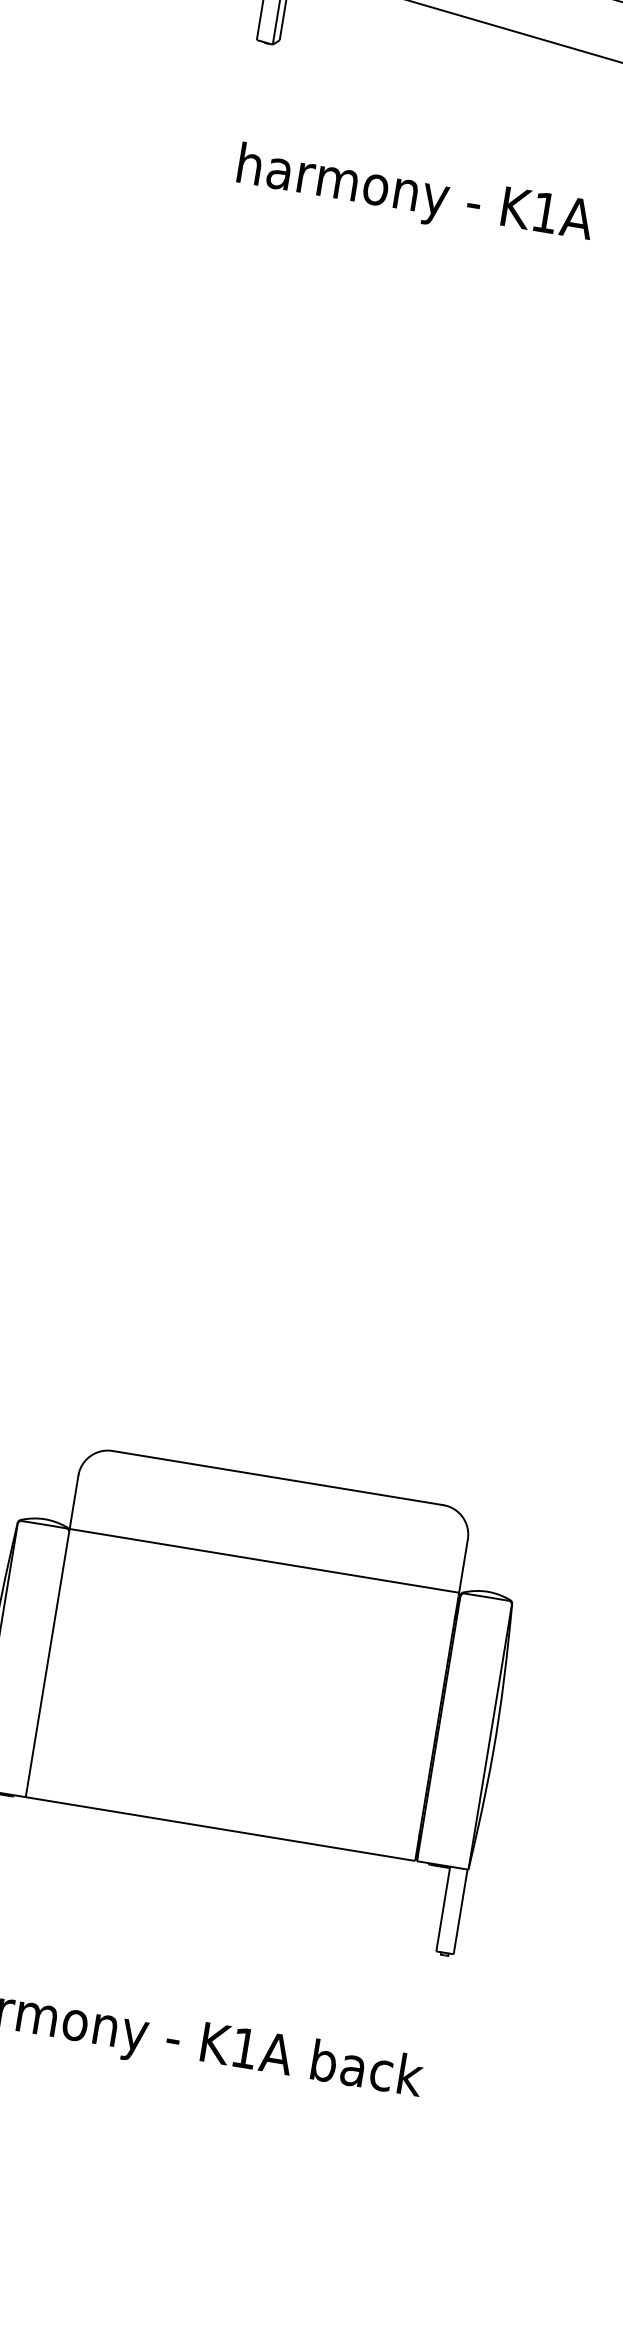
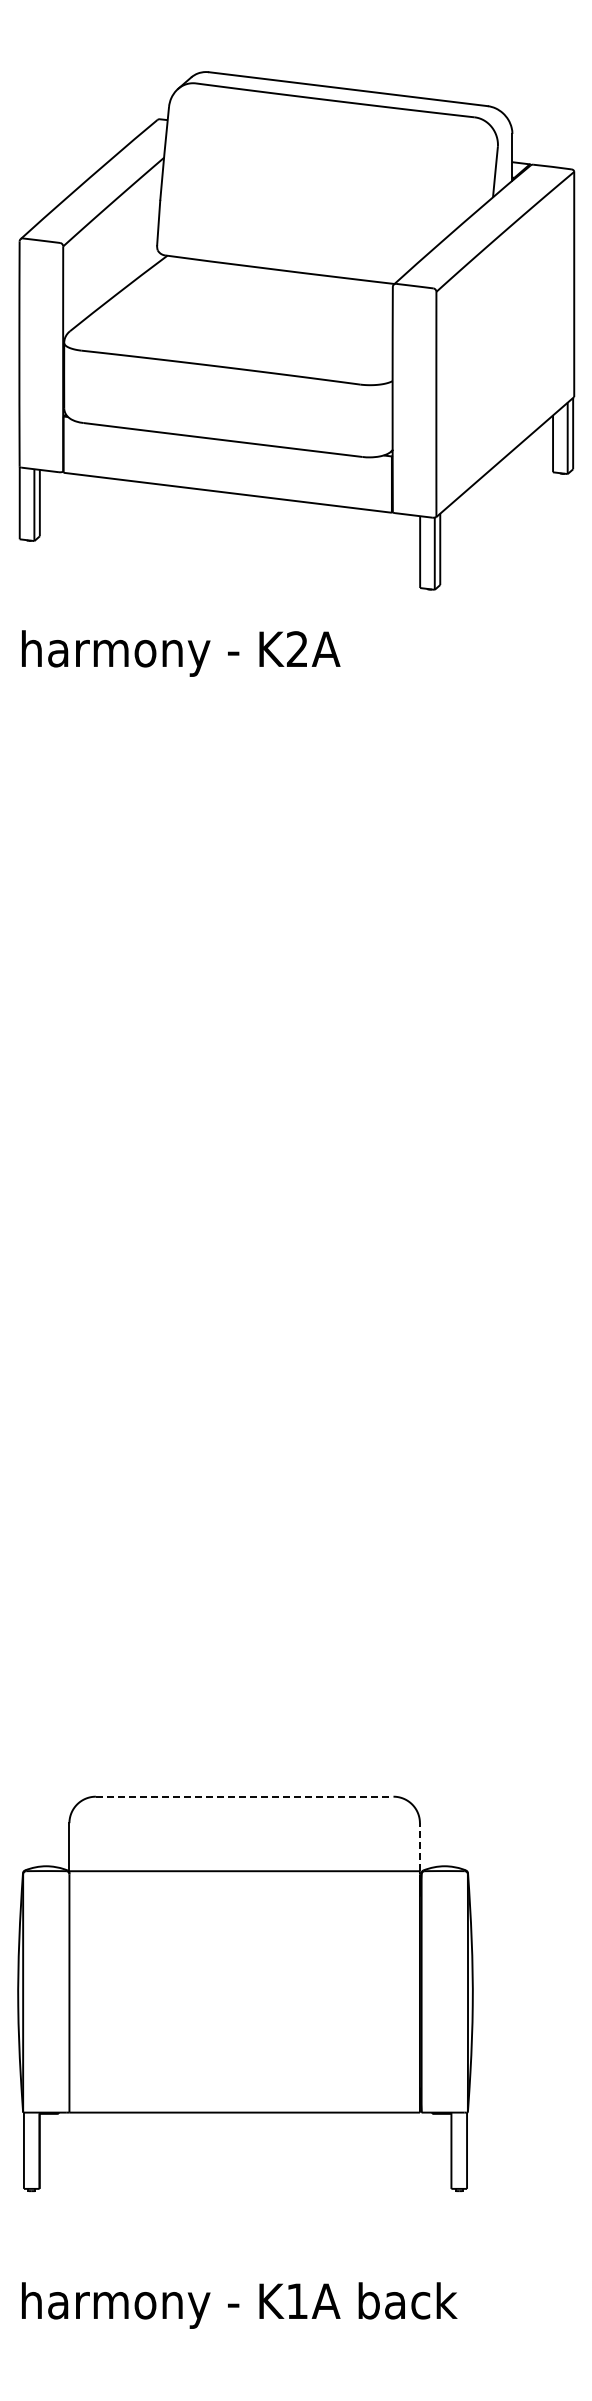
text: (544, 211) -> (296, 648), K1A -> K2A
line: (277, 1477) -> (244, 1796), solid -> dashed
line: (463, 1565) -> (419, 1846), solid -> dashed

